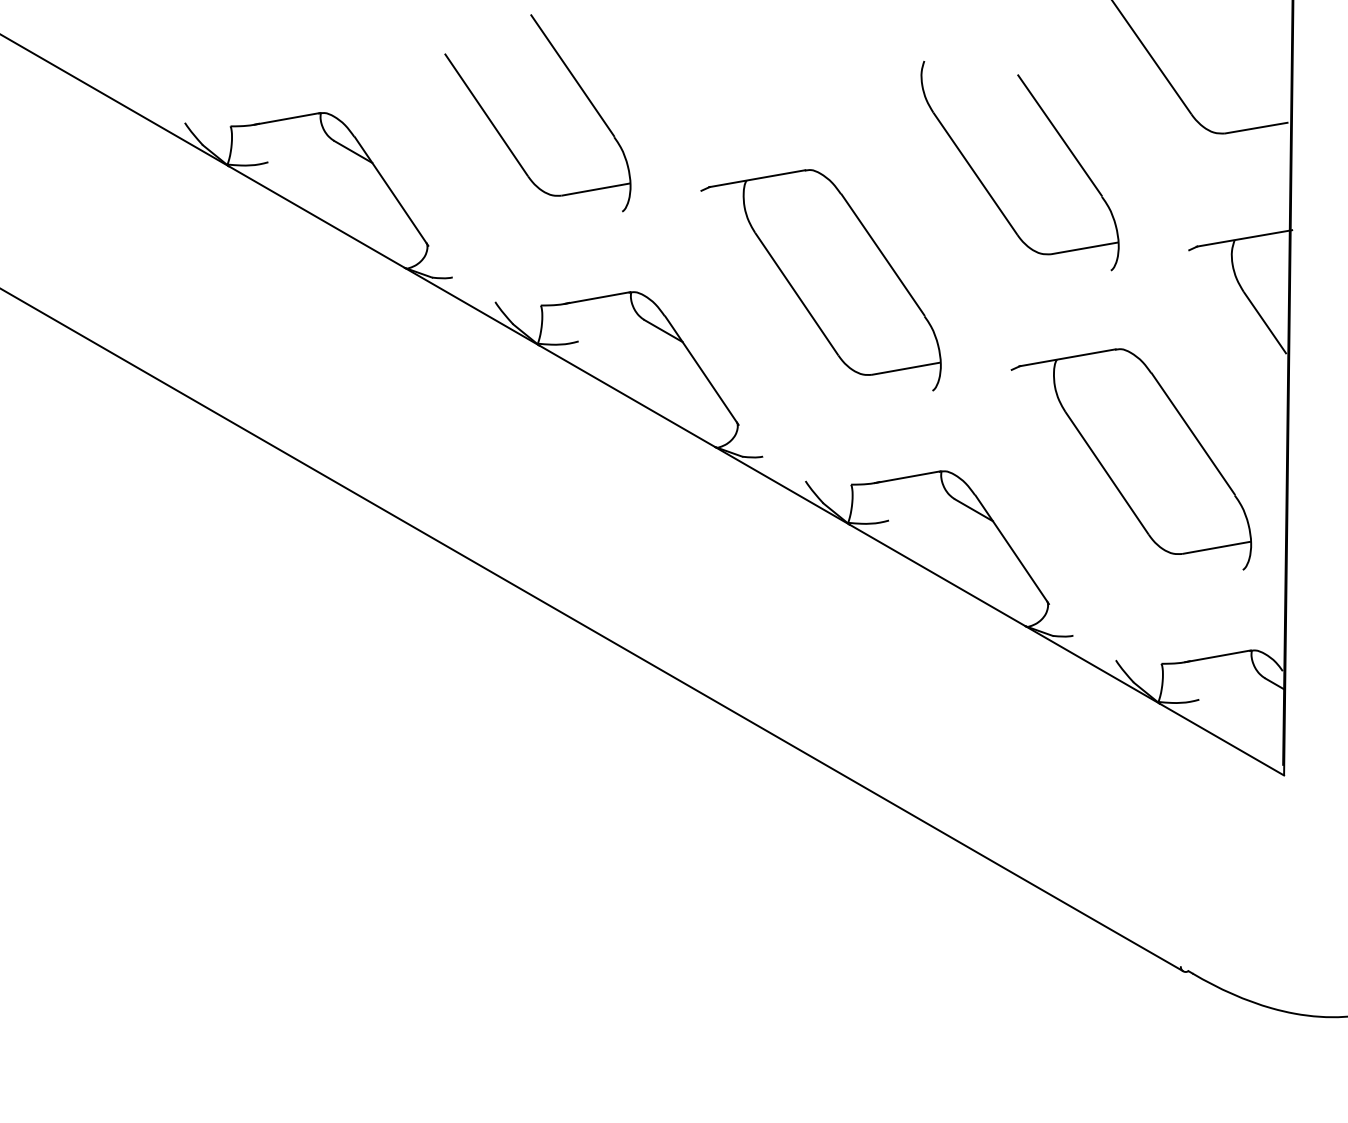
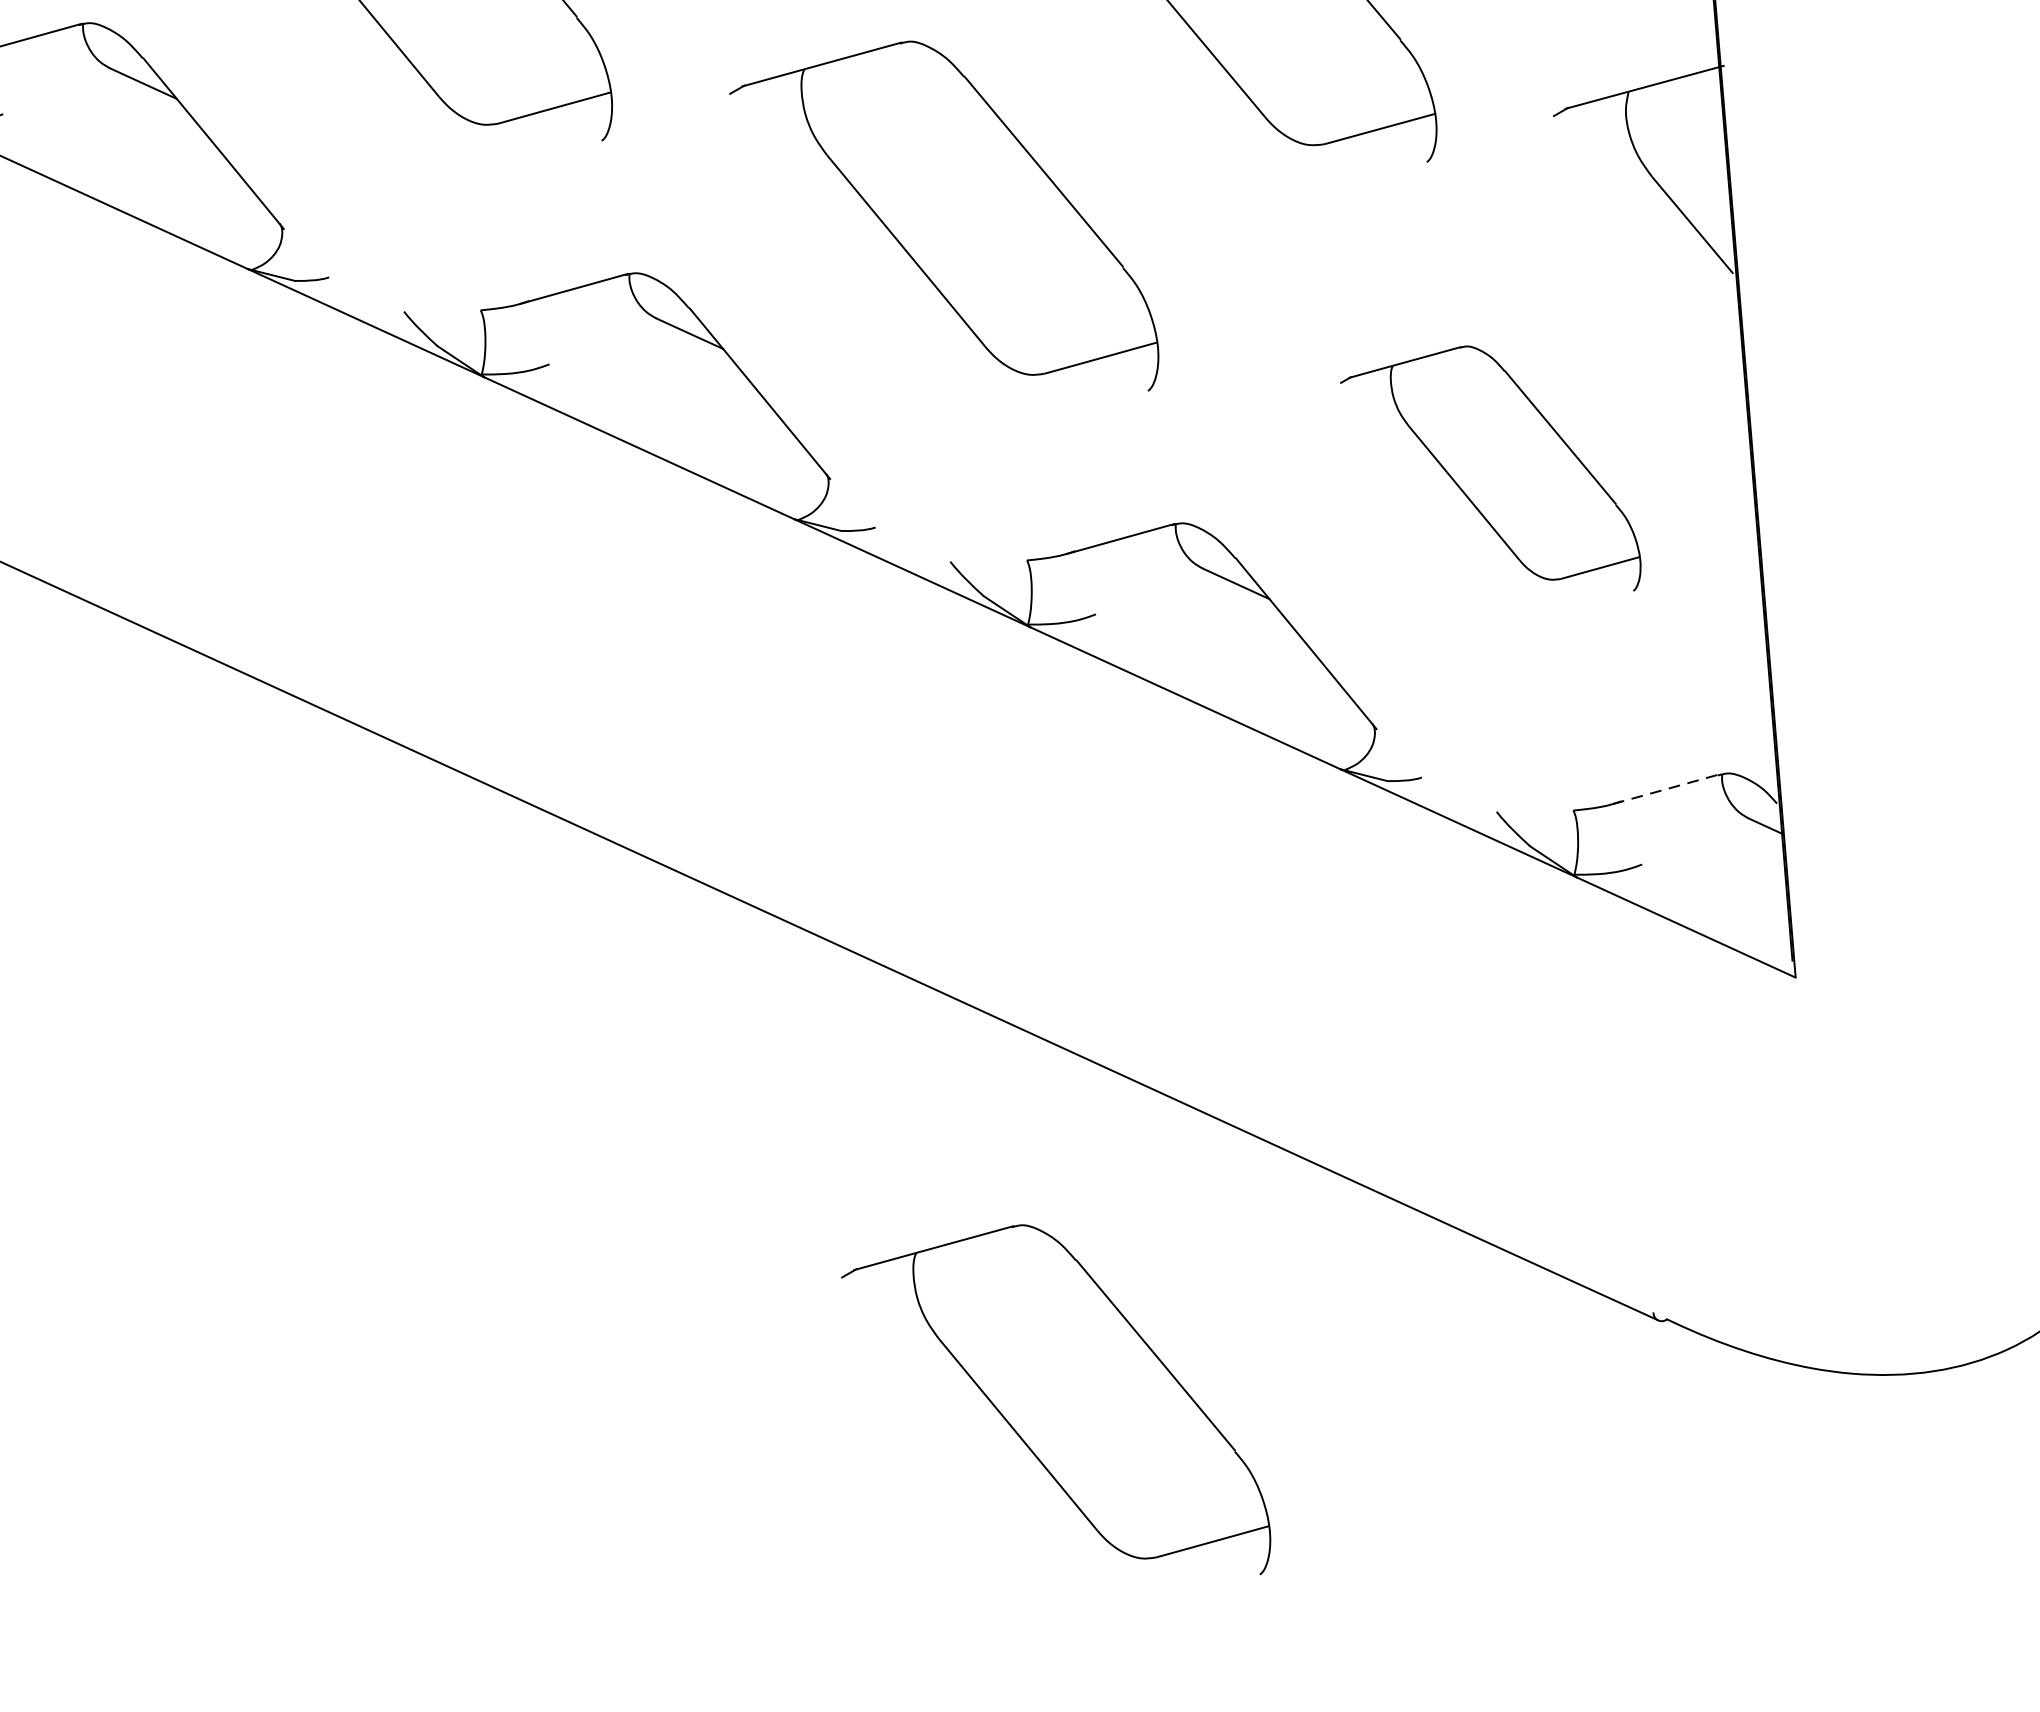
part: (1131, 459) -> (1491, 474), size x0.7
line: (1218, 656) -> (1667, 789), solid -> dashed
part: (820, 989) -> (1055, 1408), added

